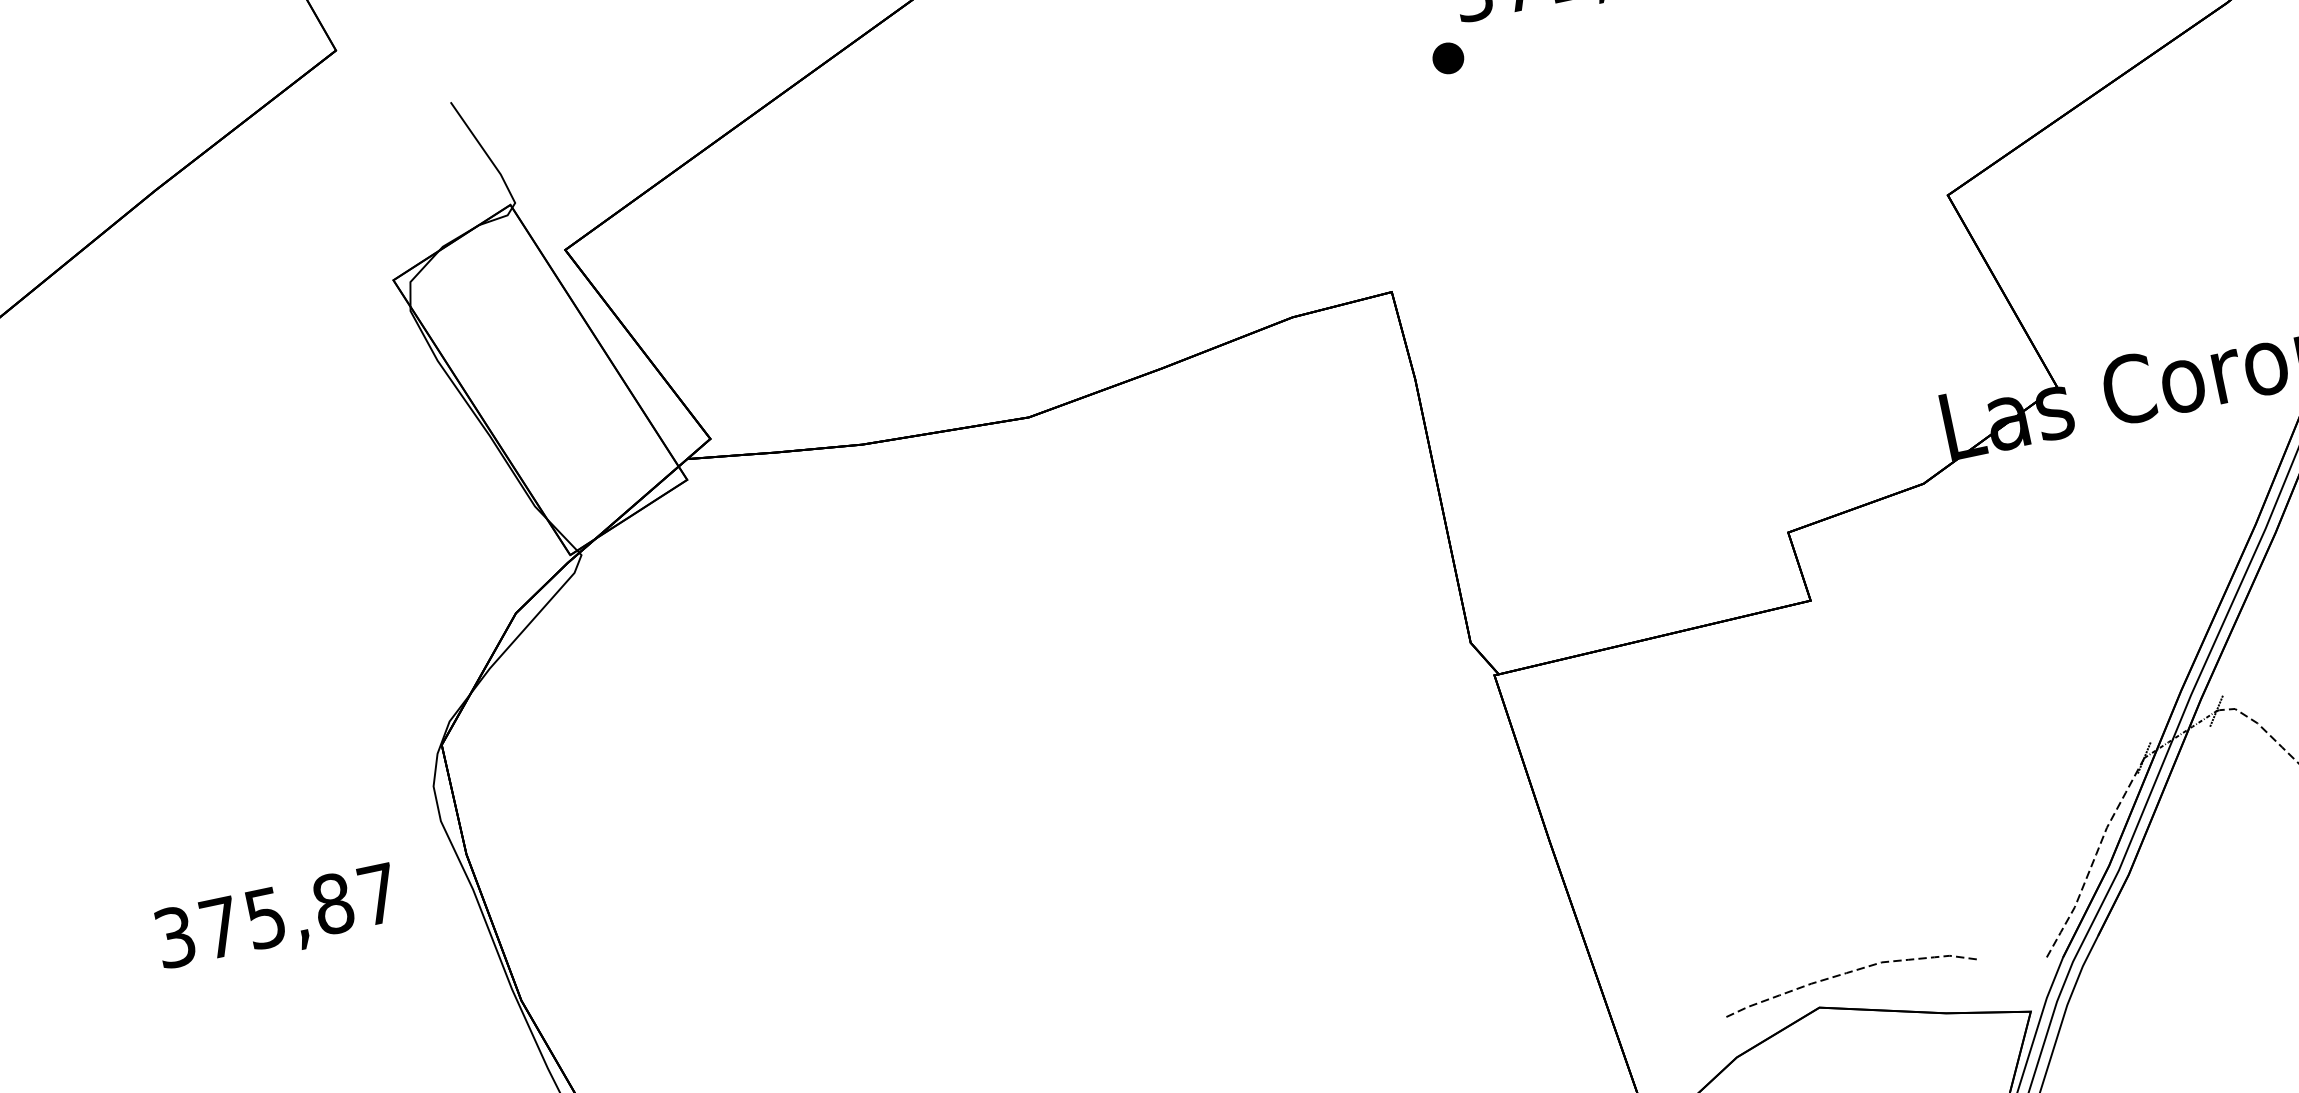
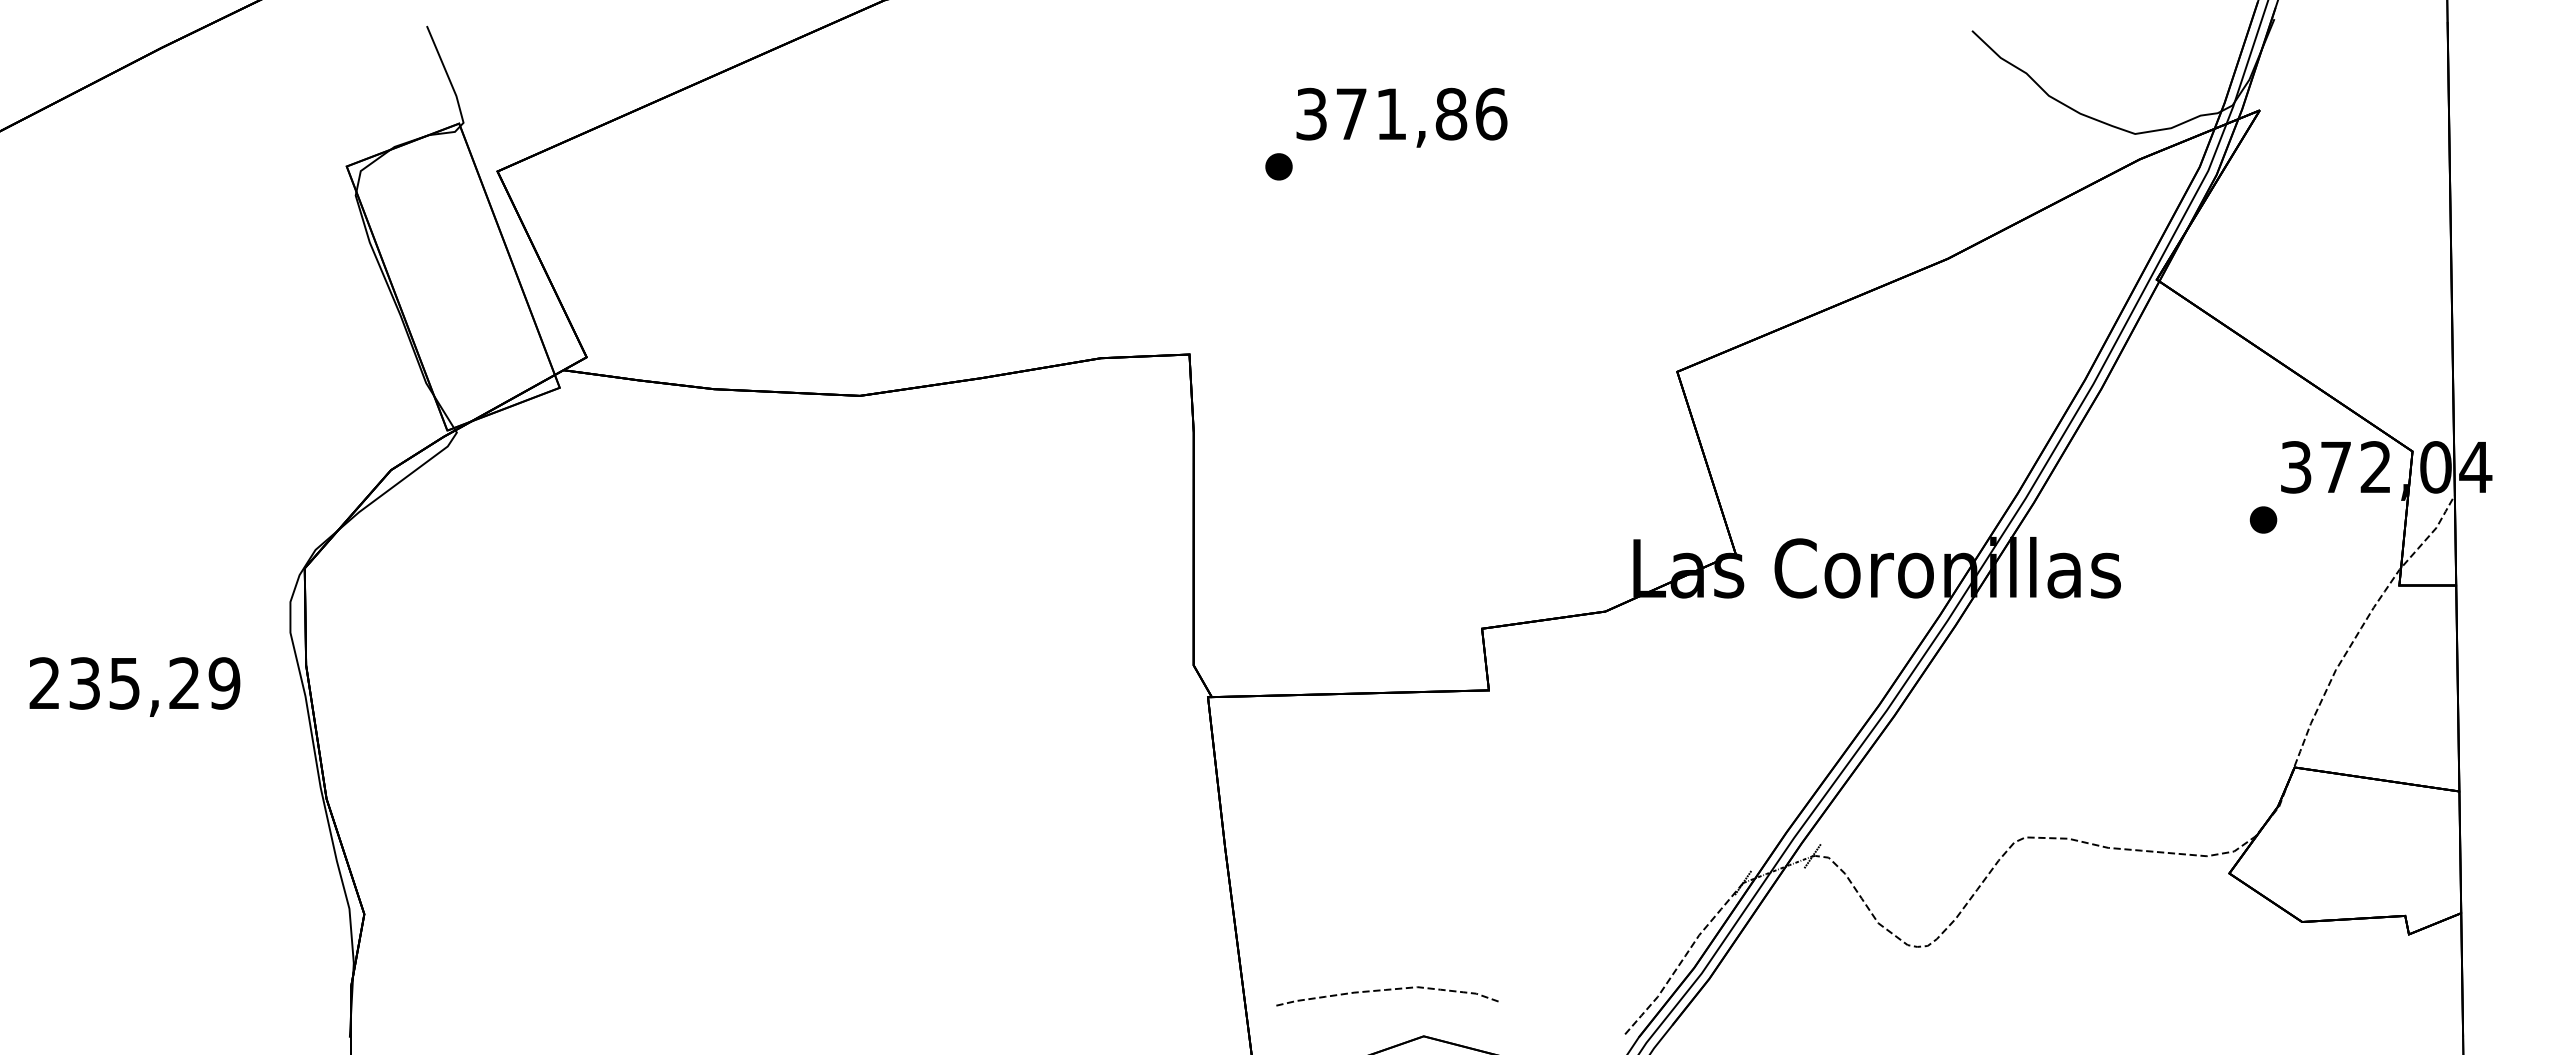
text: (276, 915) -> (134, 683), 375,87 -> 235,29
curve: (1848, 973) -> (1387, 990), moved

